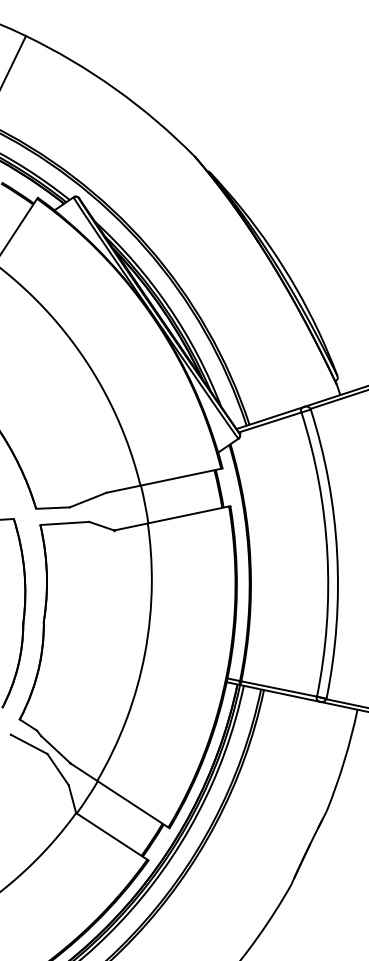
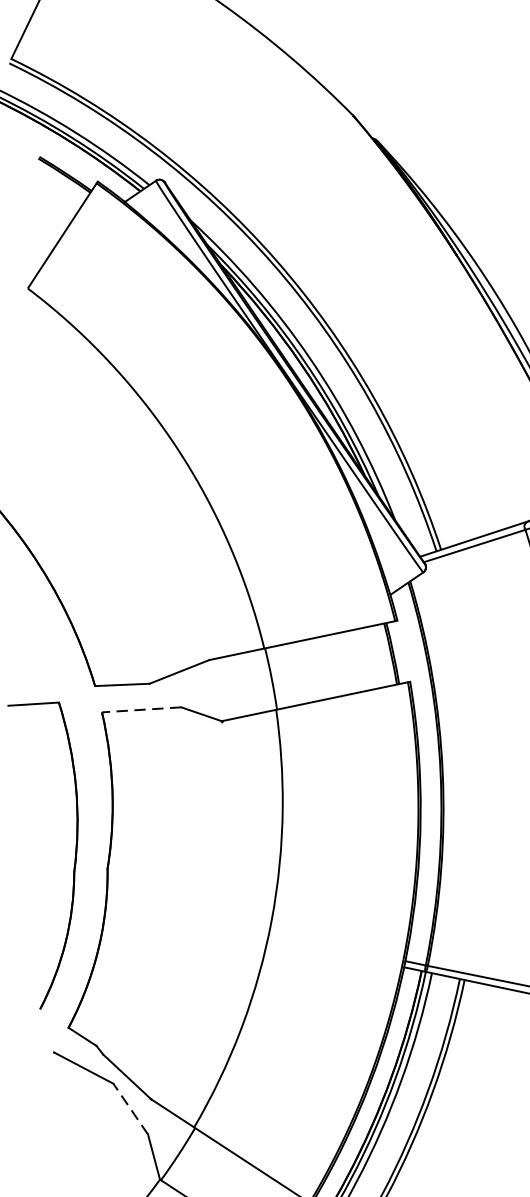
line: (64, 523) -> (141, 709), solid -> dashed
line: (58, 769) -> (131, 1108), solid -> dashed

